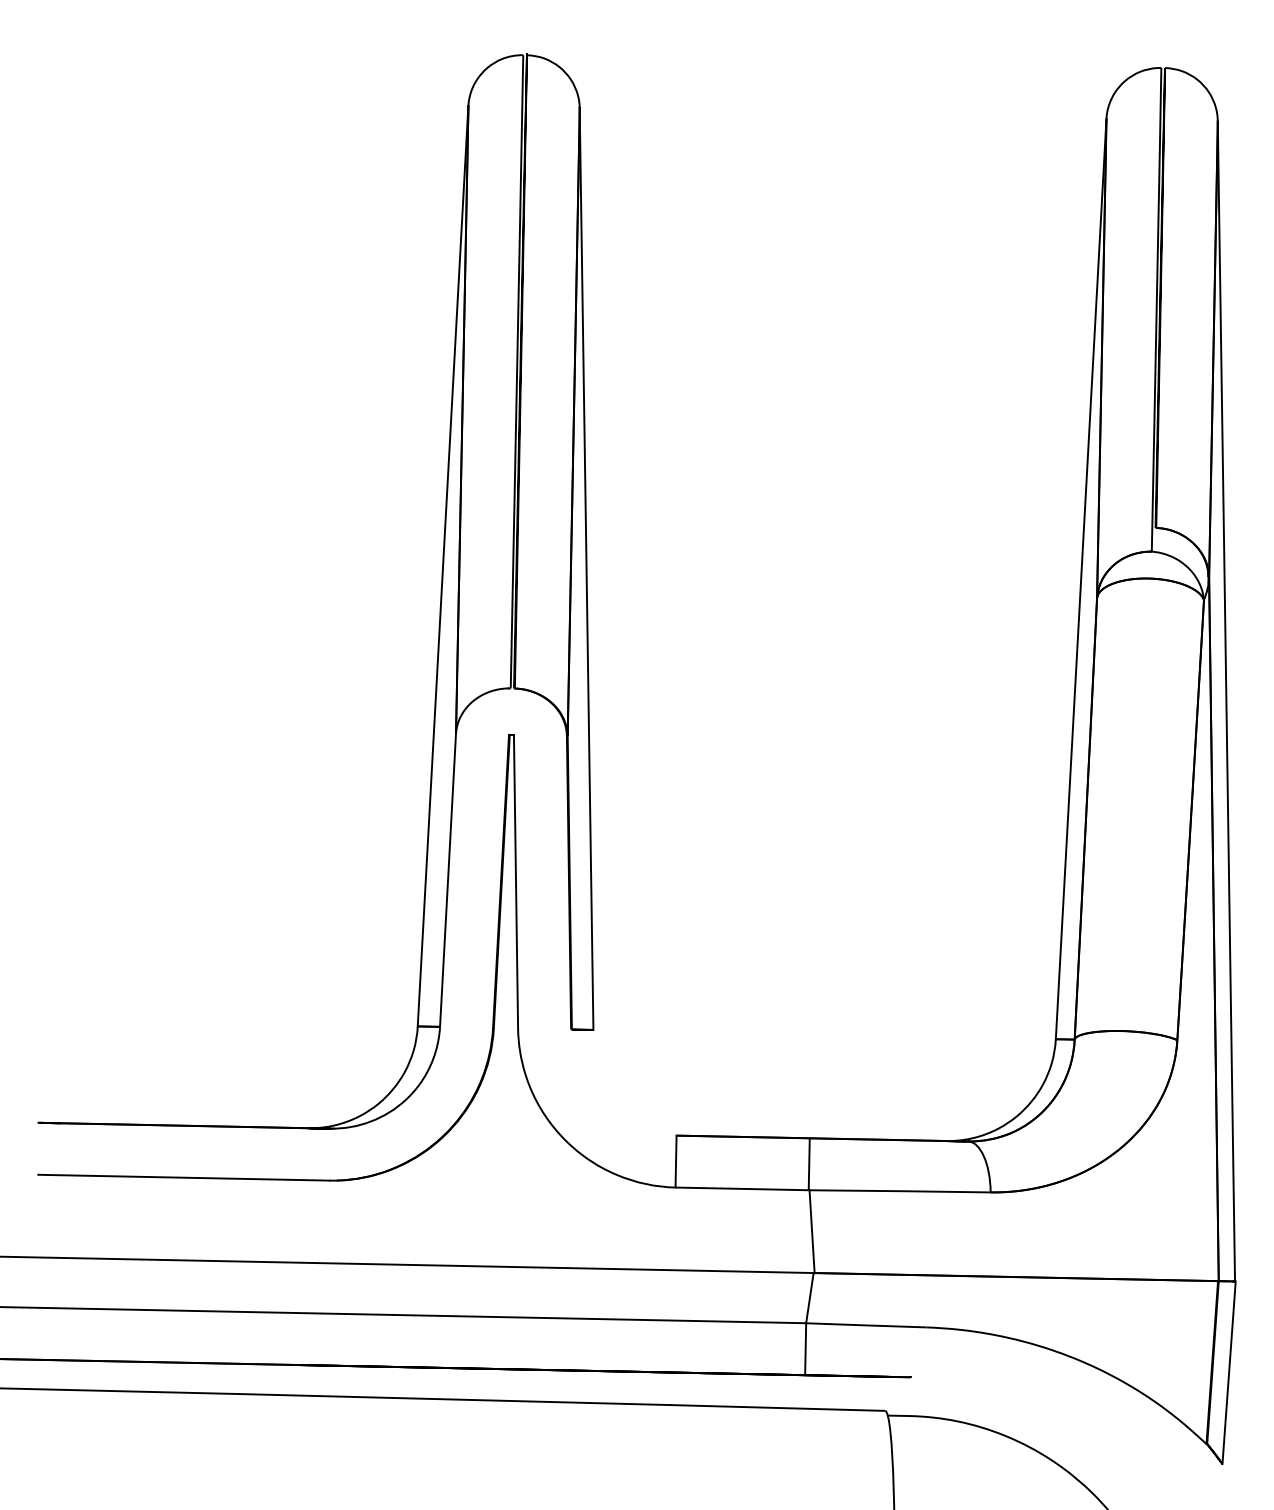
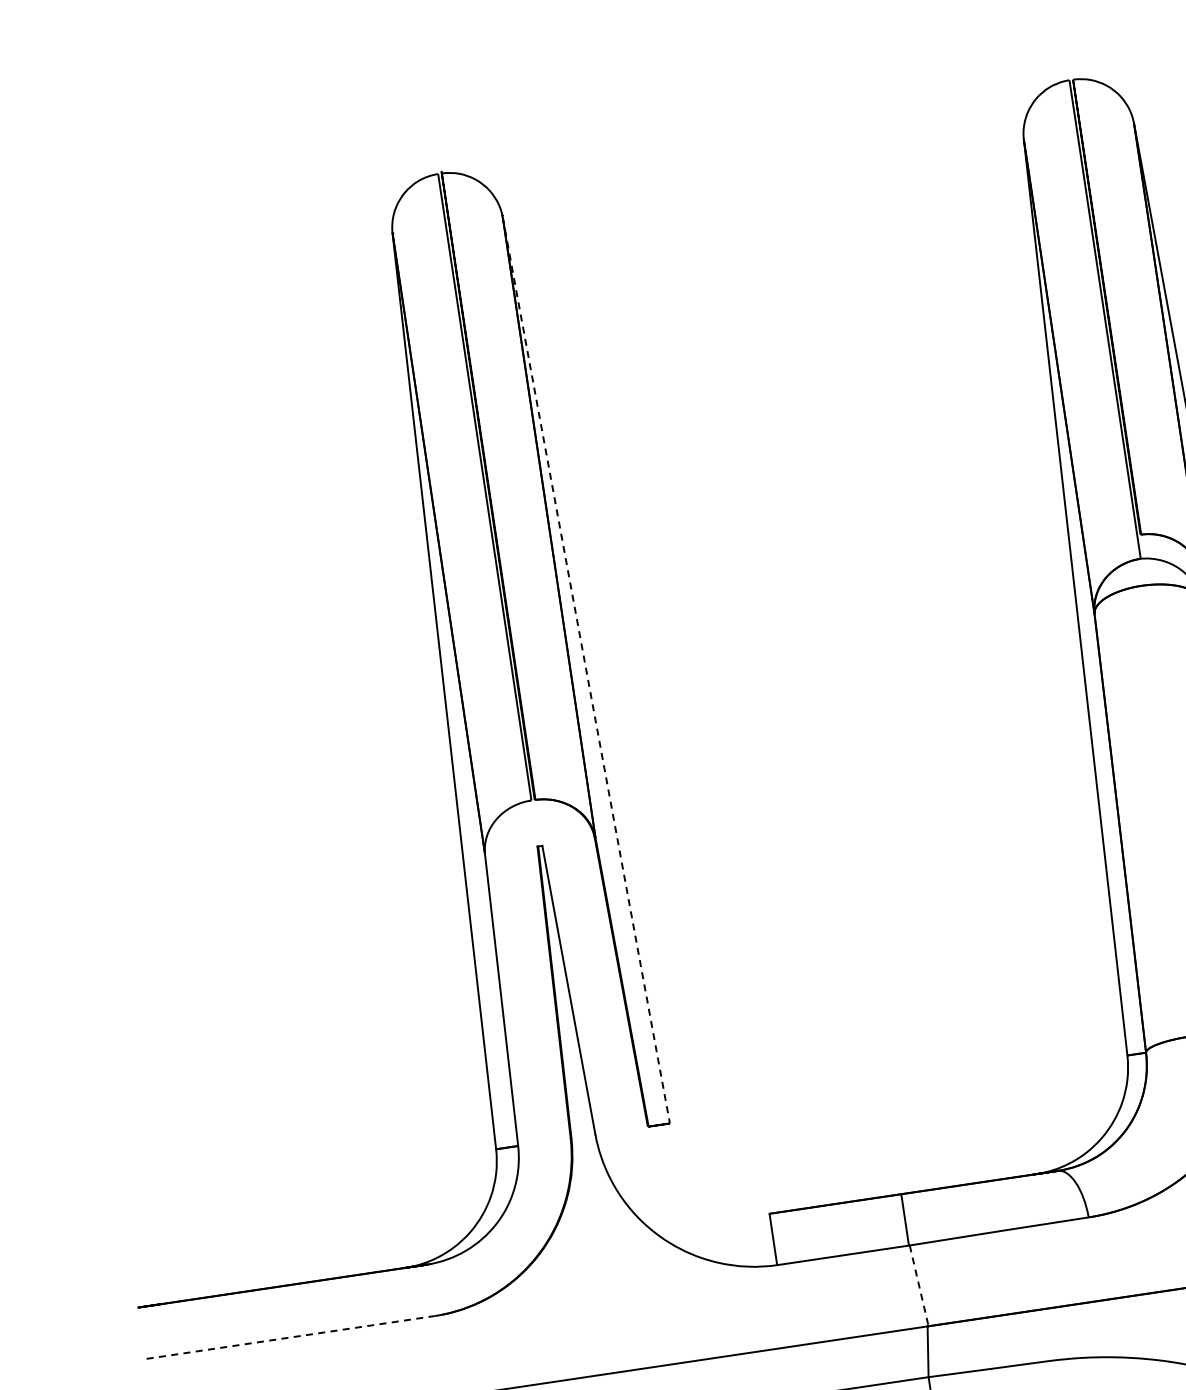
line: (586, 569) -> (586, 670), solid -> dashed
line: (183, 1177) -> (290, 1337), solid -> dashed
line: (812, 1232) -> (919, 1286), solid -> dashed

